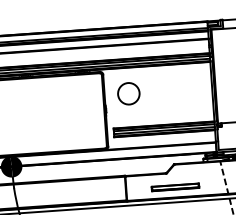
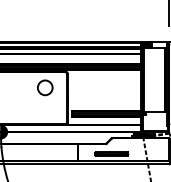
circle: (129, 93) -> (45, 87), moved

